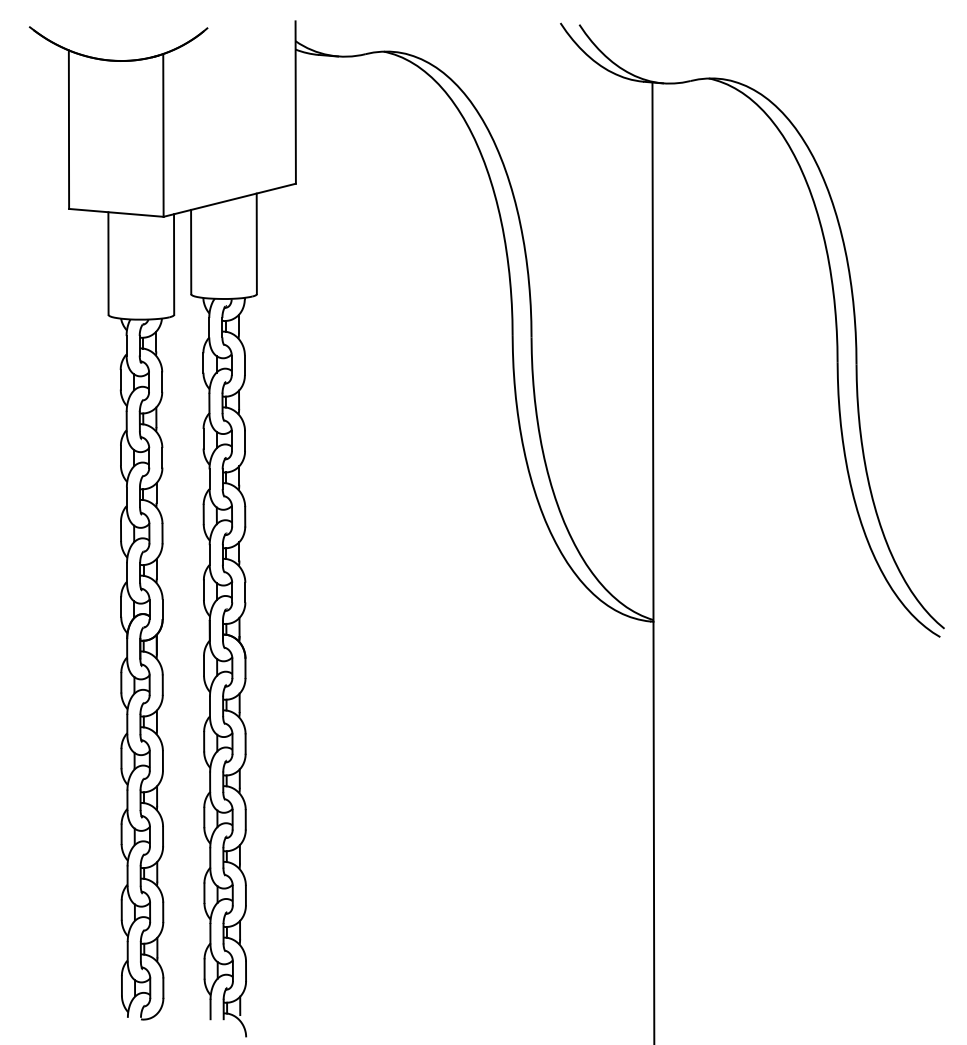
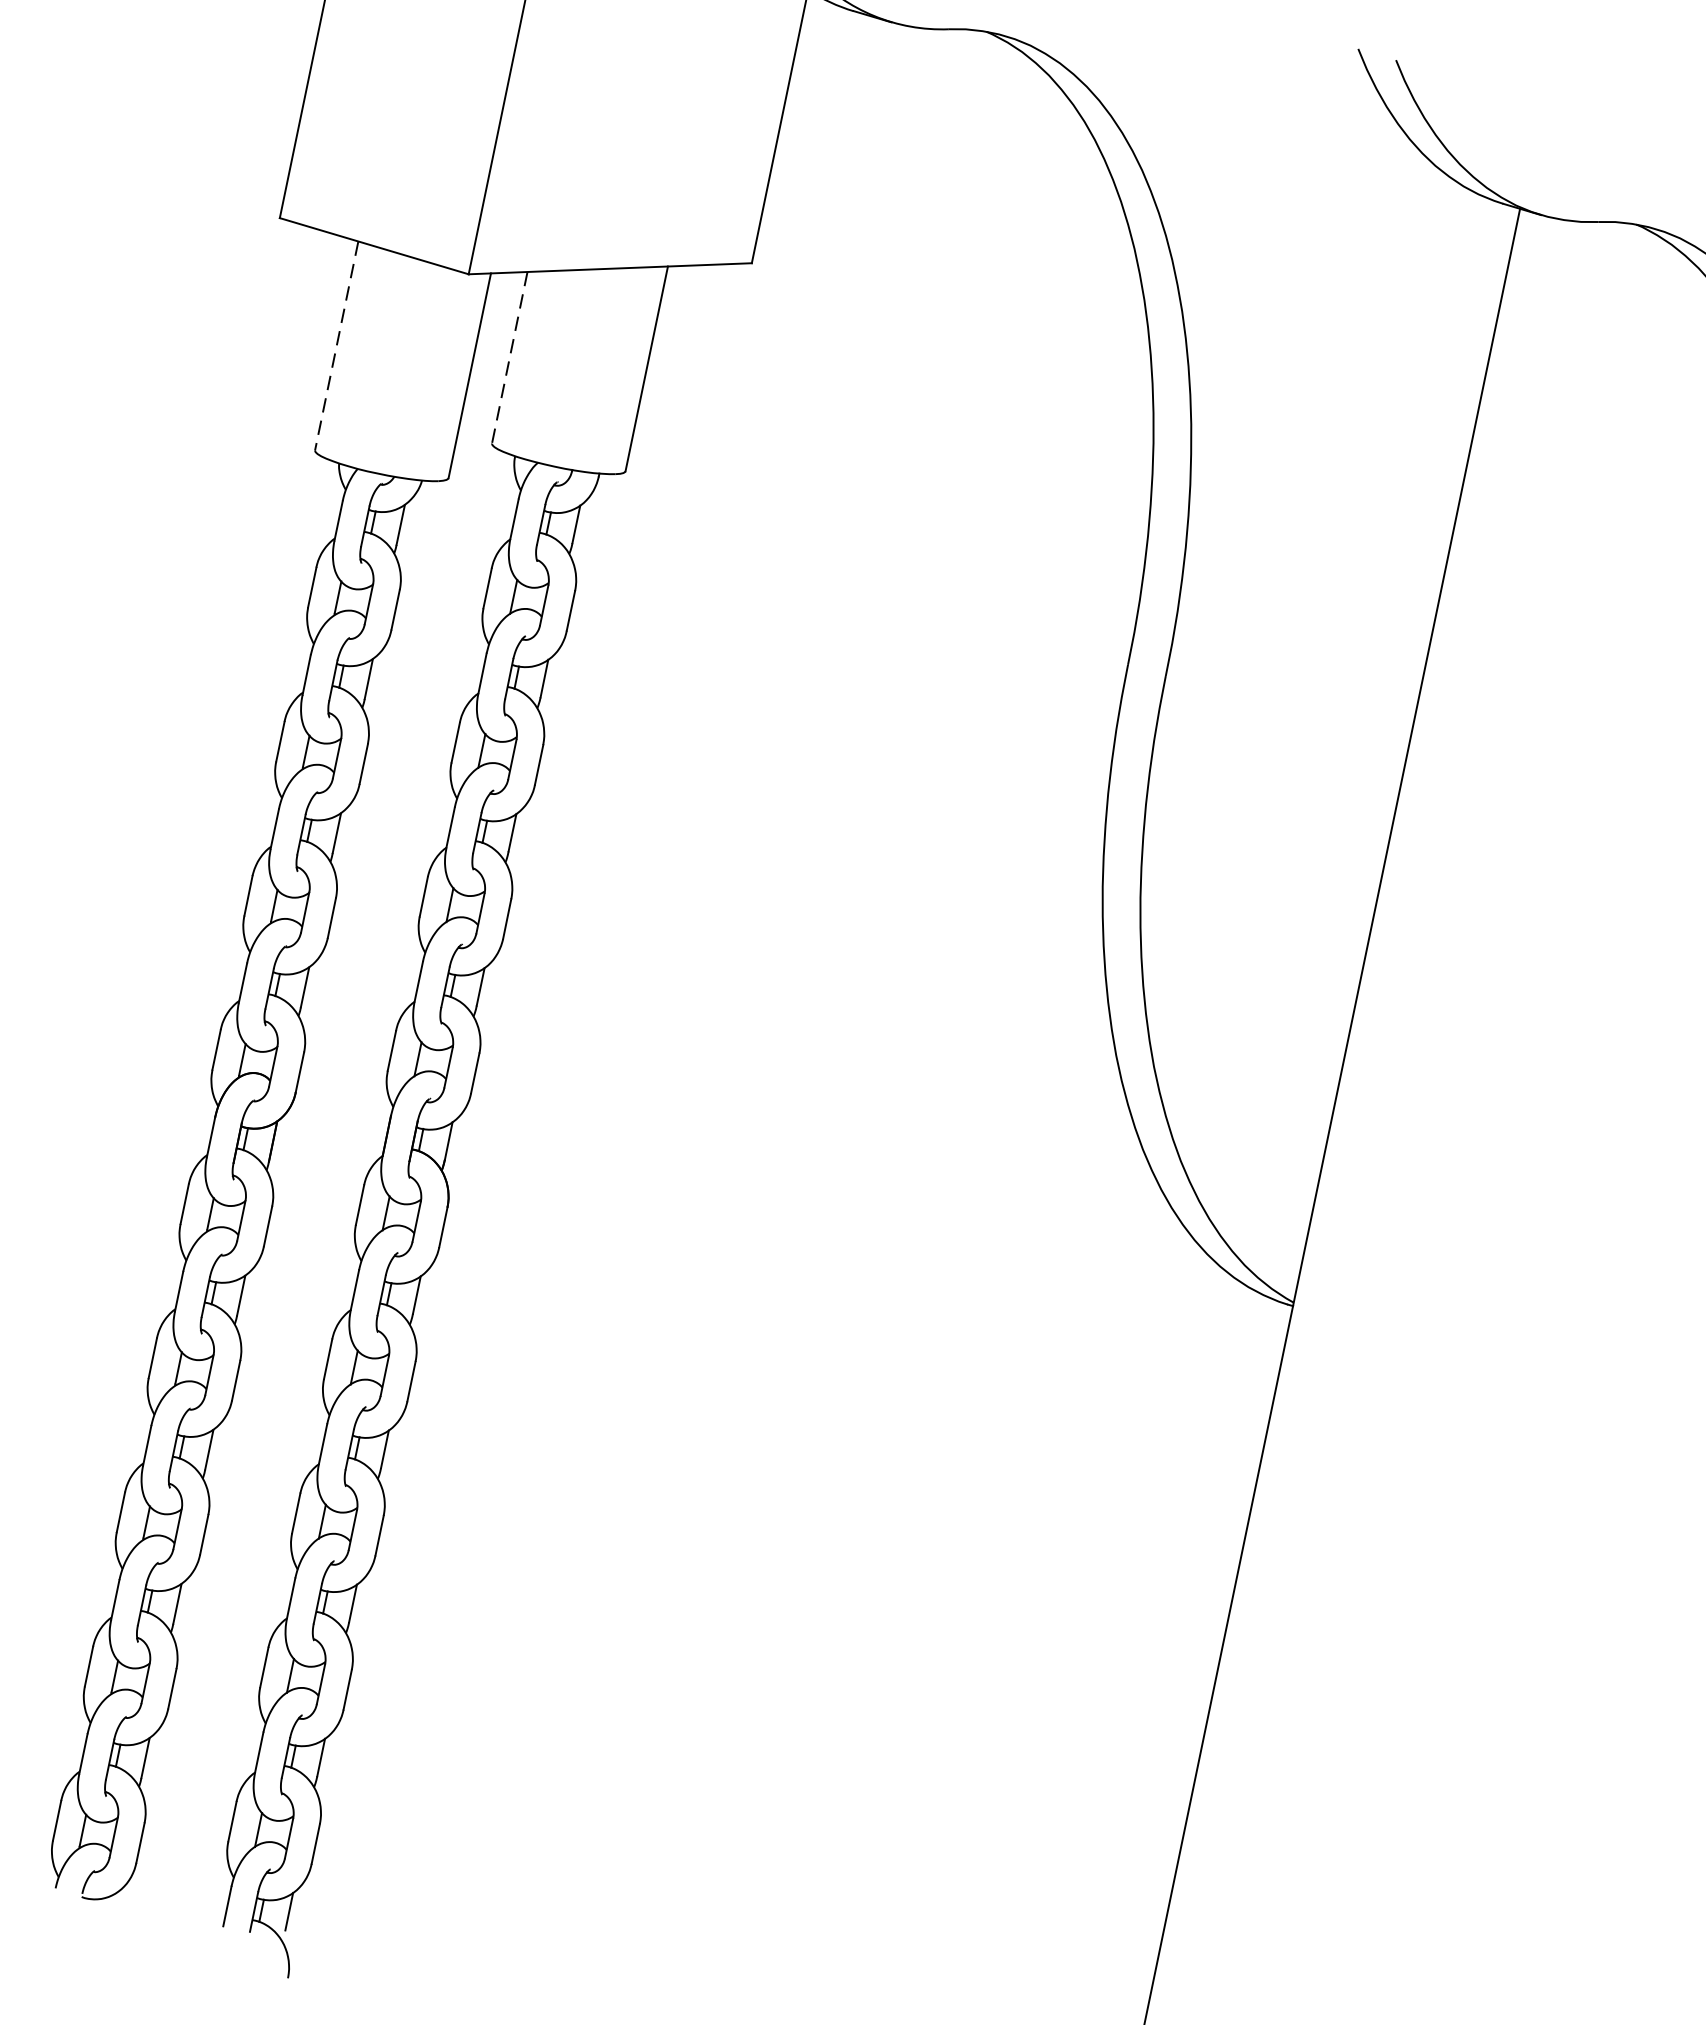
line: (191, 252) -> (510, 358), solid -> dashed
line: (108, 264) -> (336, 347), solid -> dashed

